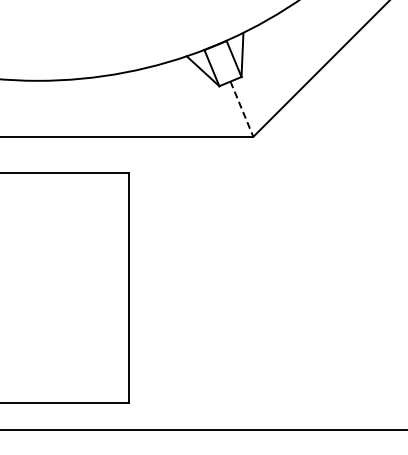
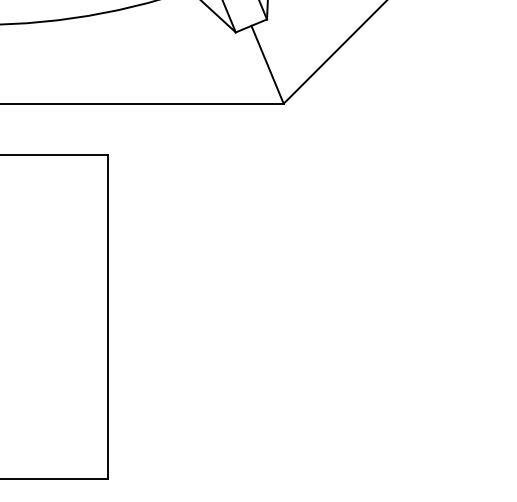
line: (241, 109) -> (266, 65), dashed -> solid

